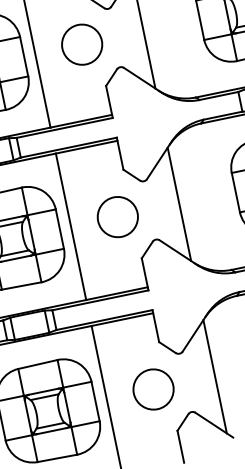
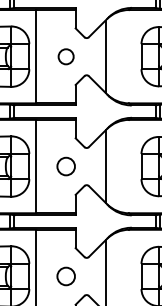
circle: (80, 44) -> (65, 56), size x0.6
circle: (116, 217) -> (65, 166), size x0.7
circle: (152, 389) -> (65, 276), size x0.7

